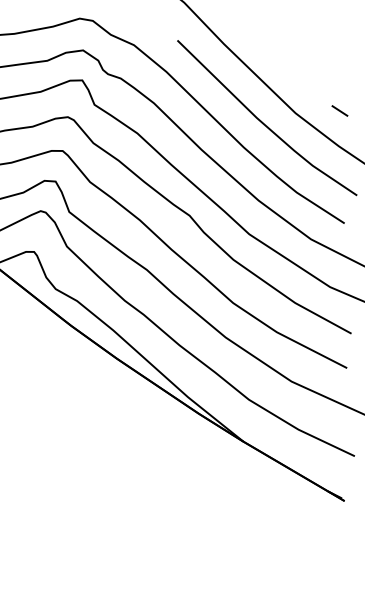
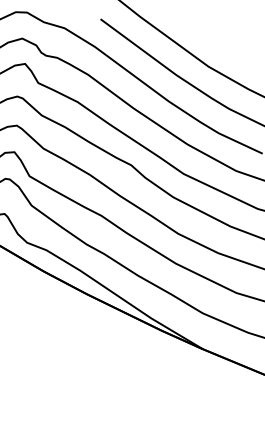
line: (339, 110) -> (245, 59), removed

